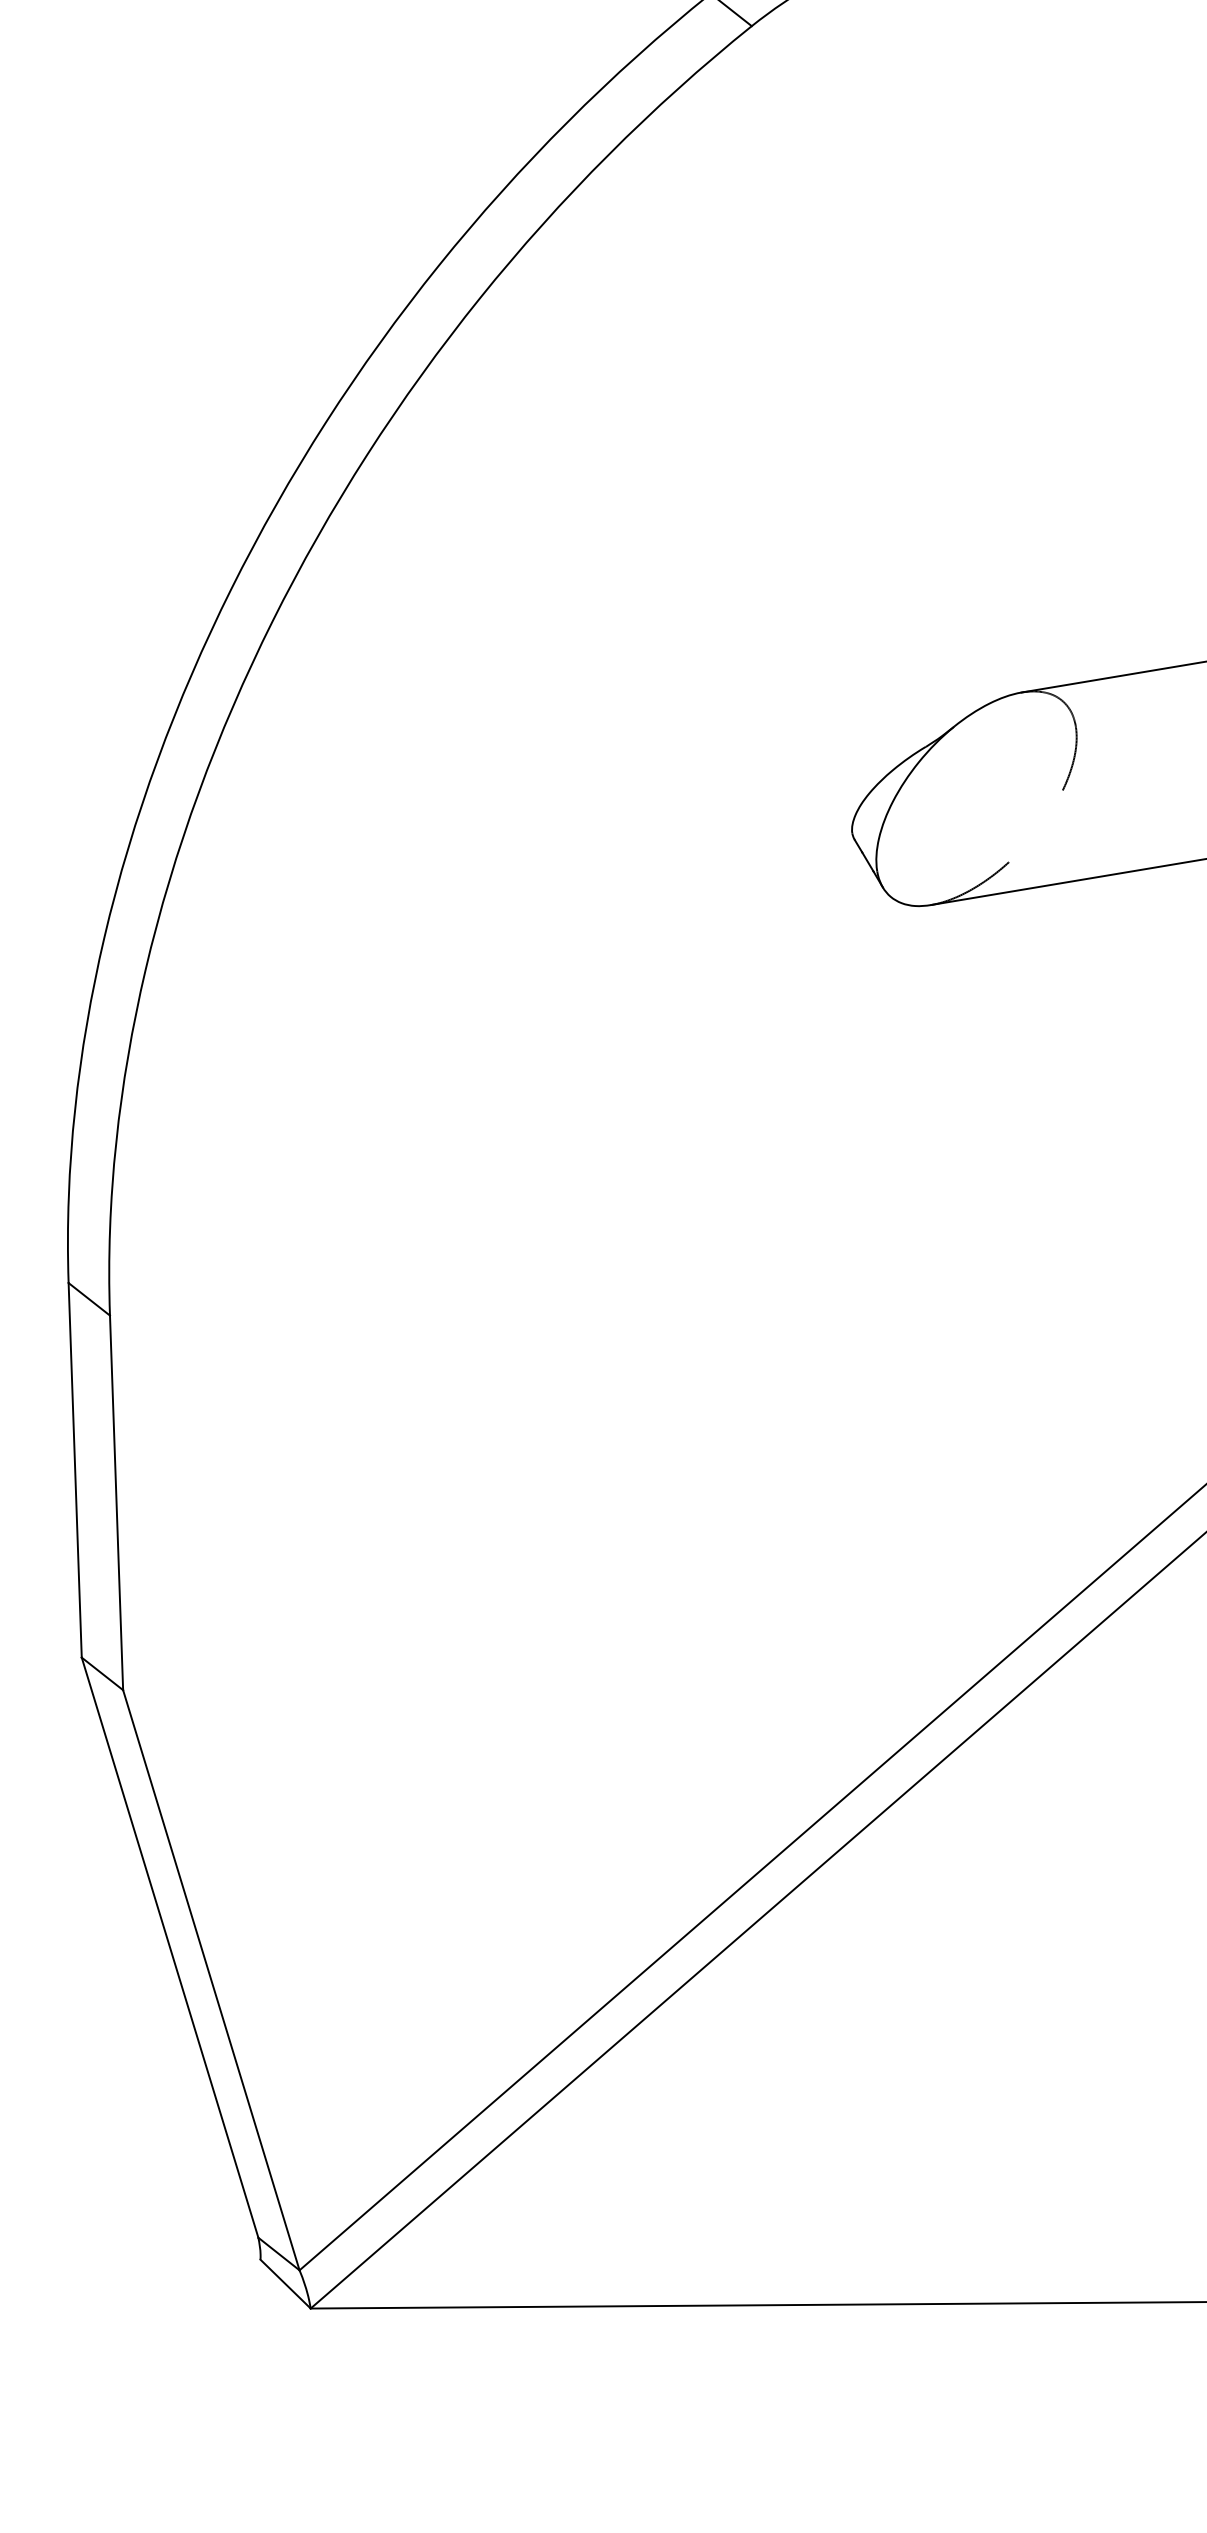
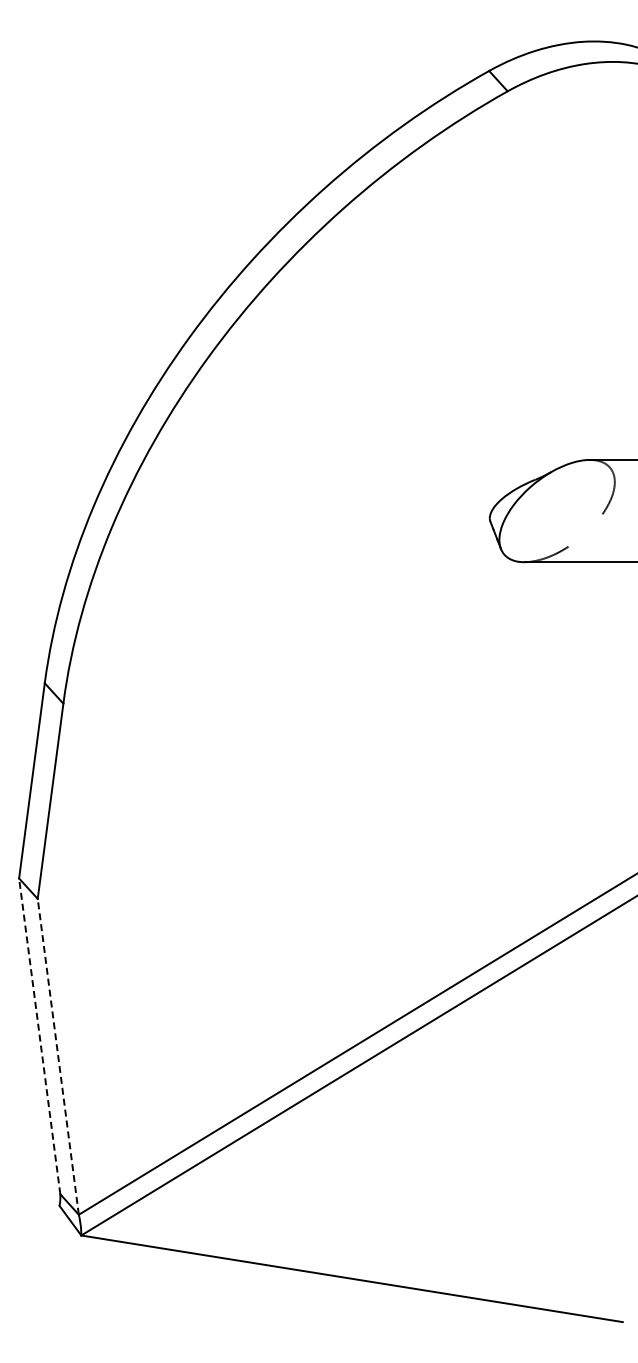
line: (169, 1946) -> (39, 1035), solid -> dashed
line: (211, 1979) -> (58, 1056), solid -> dashed

